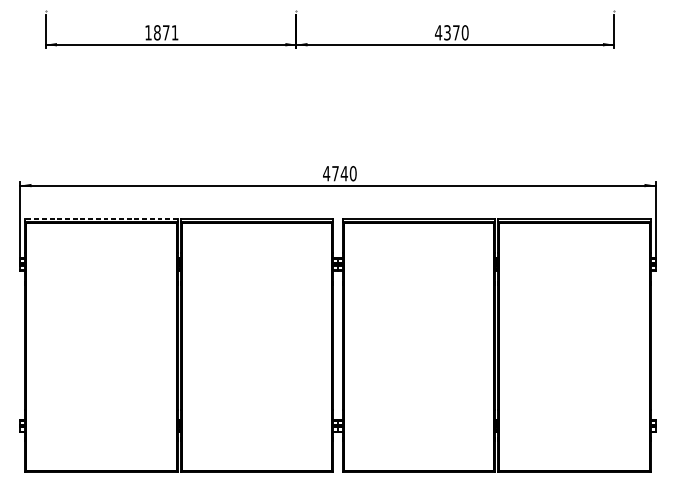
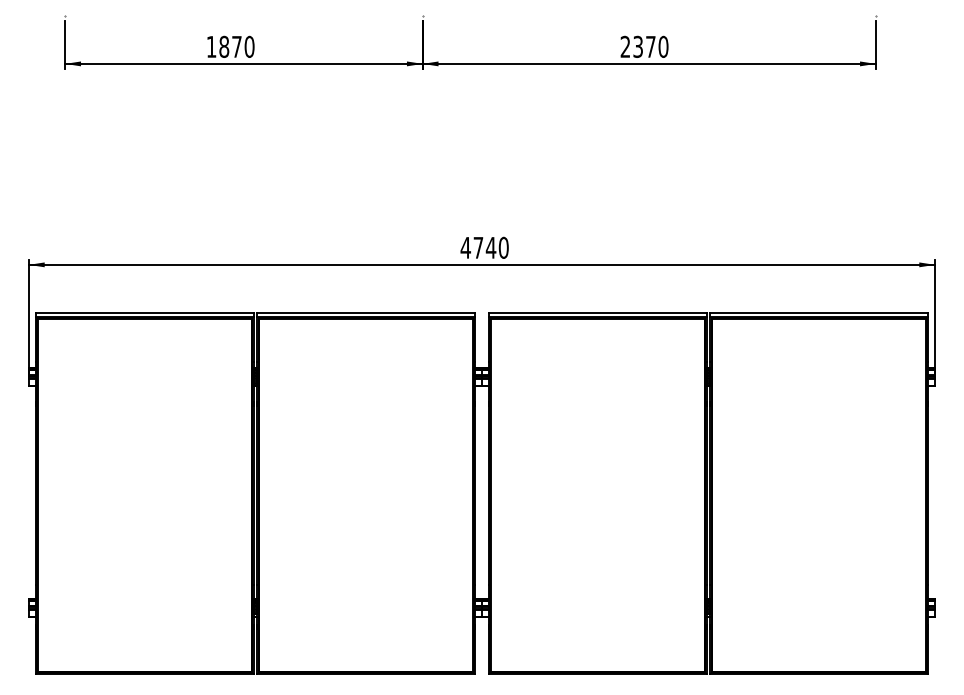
text: (175, 32) -> (249, 46), 1871 -> 1870
text: (438, 32) -> (625, 46), 4370 -> 2370
line: (101, 218) -> (144, 312), dashed -> solid

